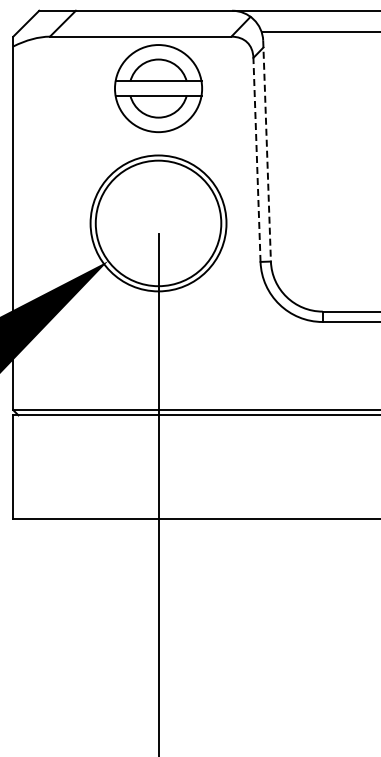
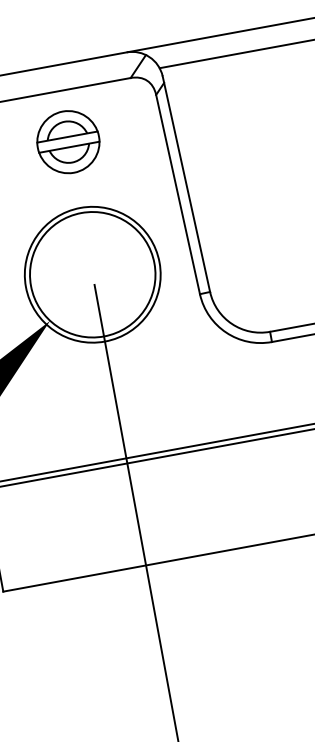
part: (158, 88) -> (68, 142), size x0.71
line: (267, 151) -> (186, 184), dashed -> solid
line: (256, 159) -> (177, 194), dashed -> solid

